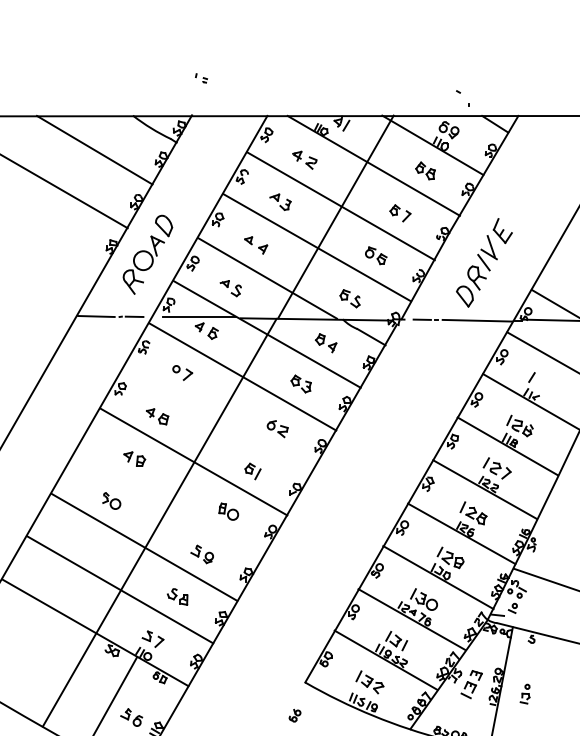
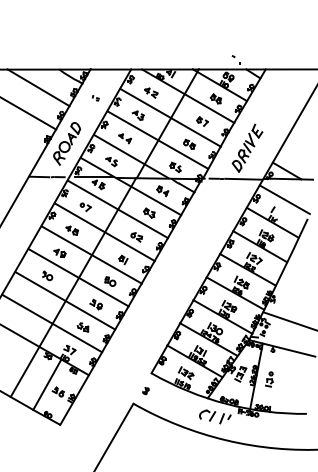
part: (200, 78) -> (95, 98), moved
line: (217, 420) -> (104, 232), added
line: (169, 503) -> (78, 277), added
part: (525, 694) -> (269, 379), size x1.43

